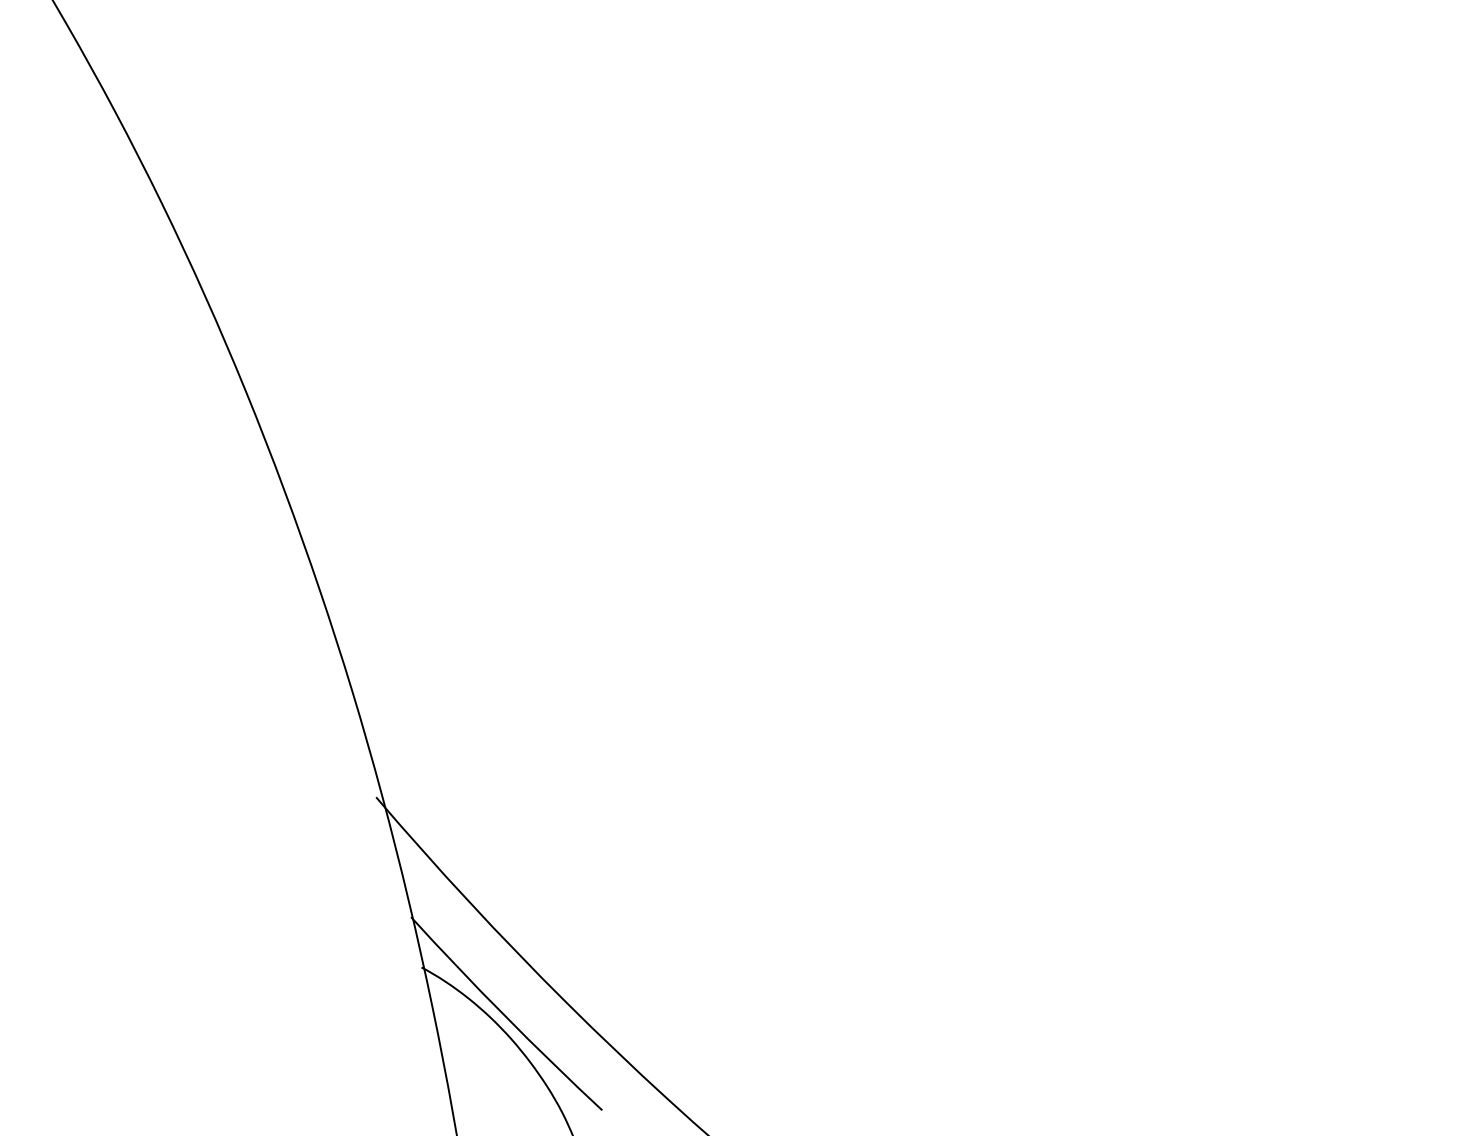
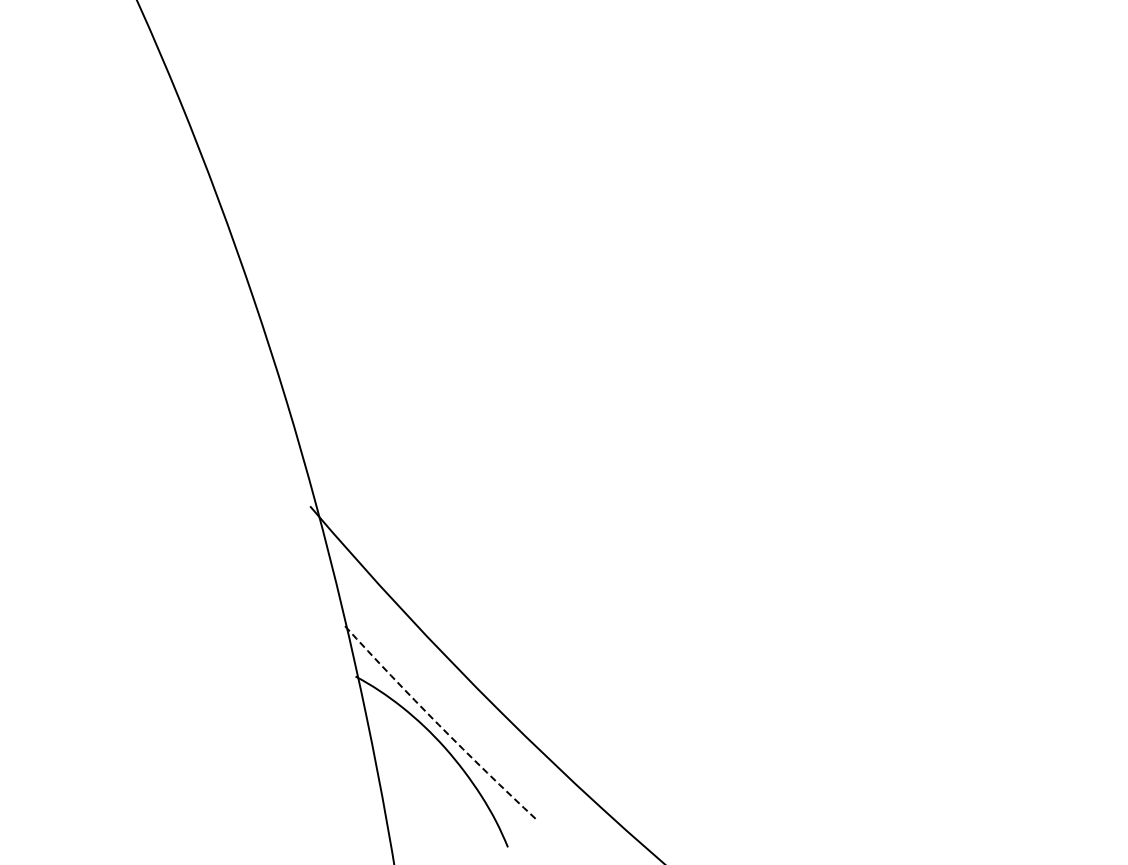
arc: (504, 1015) -> (438, 724), solid -> dashed

